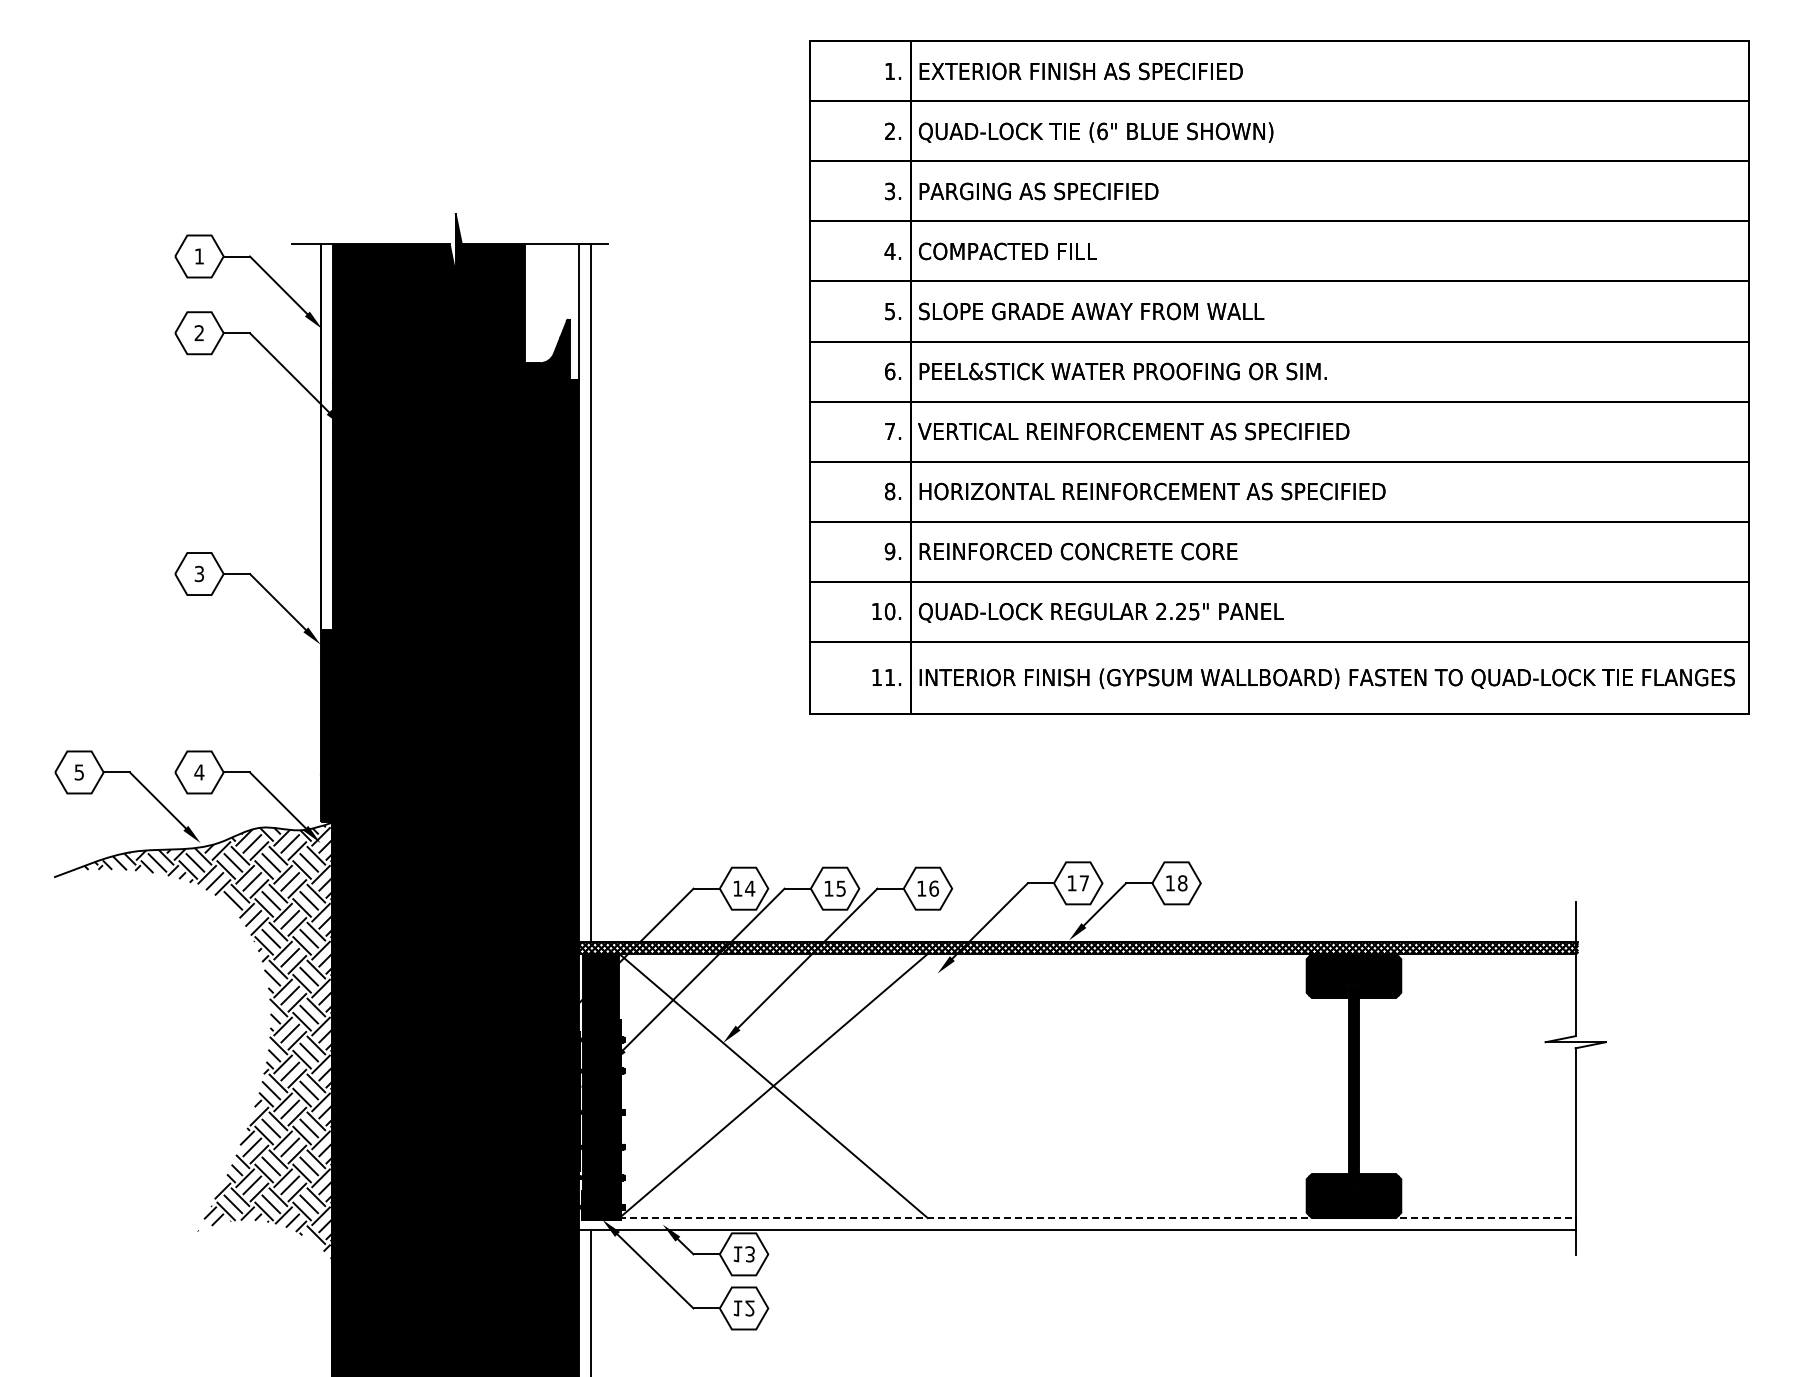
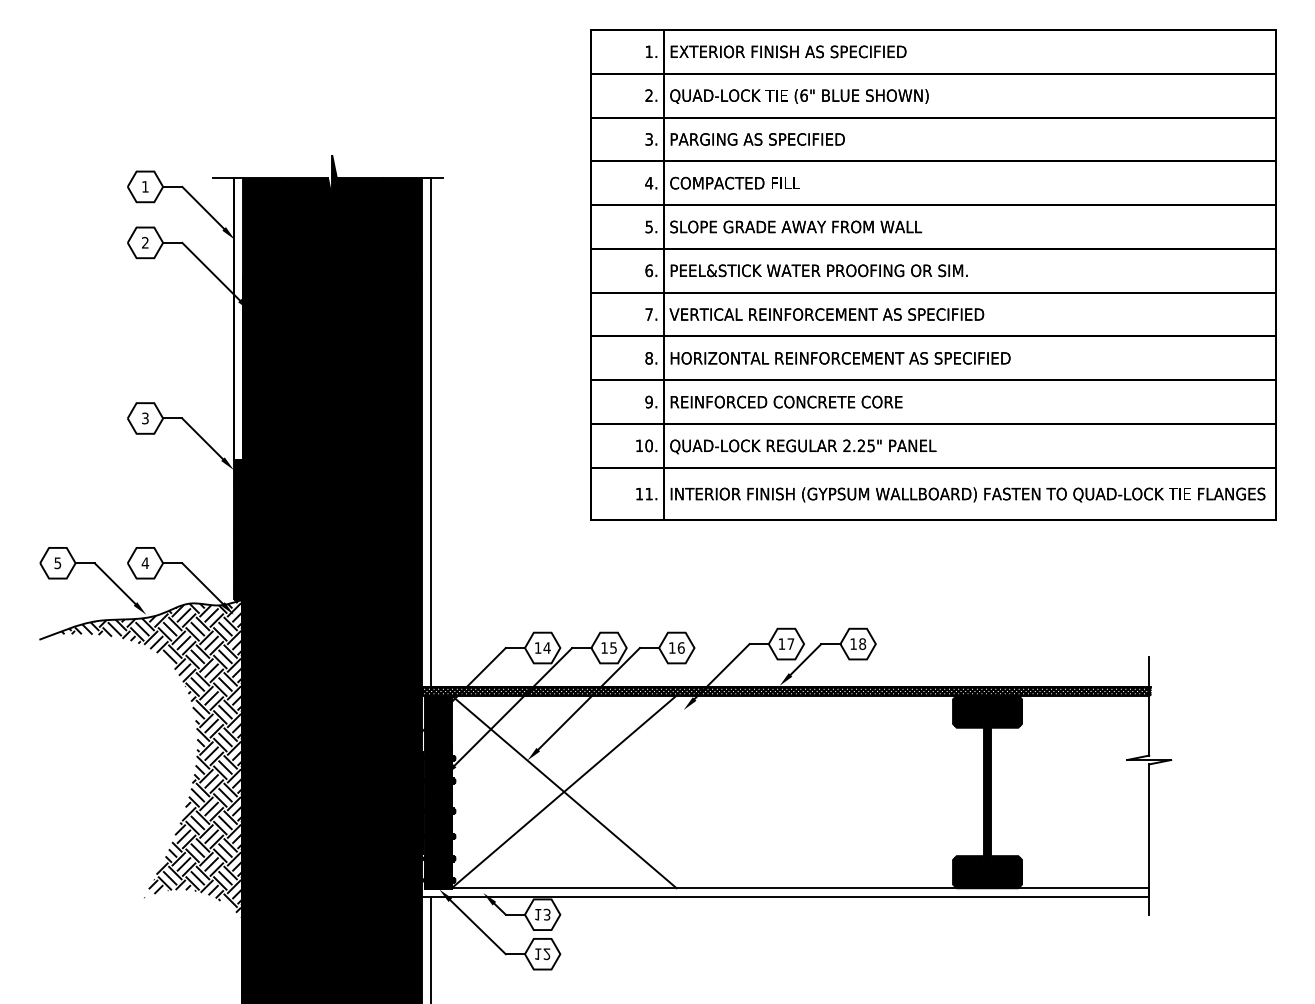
fill: (551, 311) -> (402, 227), added
line: (1097, 1218) -> (800, 888), dashed -> solid

